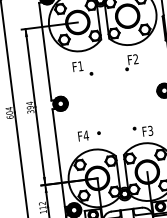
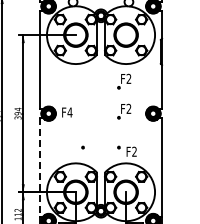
part: (82, 68) -> (74, 81), removed
part: (135, 92) -> (124, 111), added
text: (150, 130) -> (134, 151), F3 -> F2
text: (83, 135) -> (67, 112), moved
line: (59, 158) -> (40, 167), solid -> dashed

